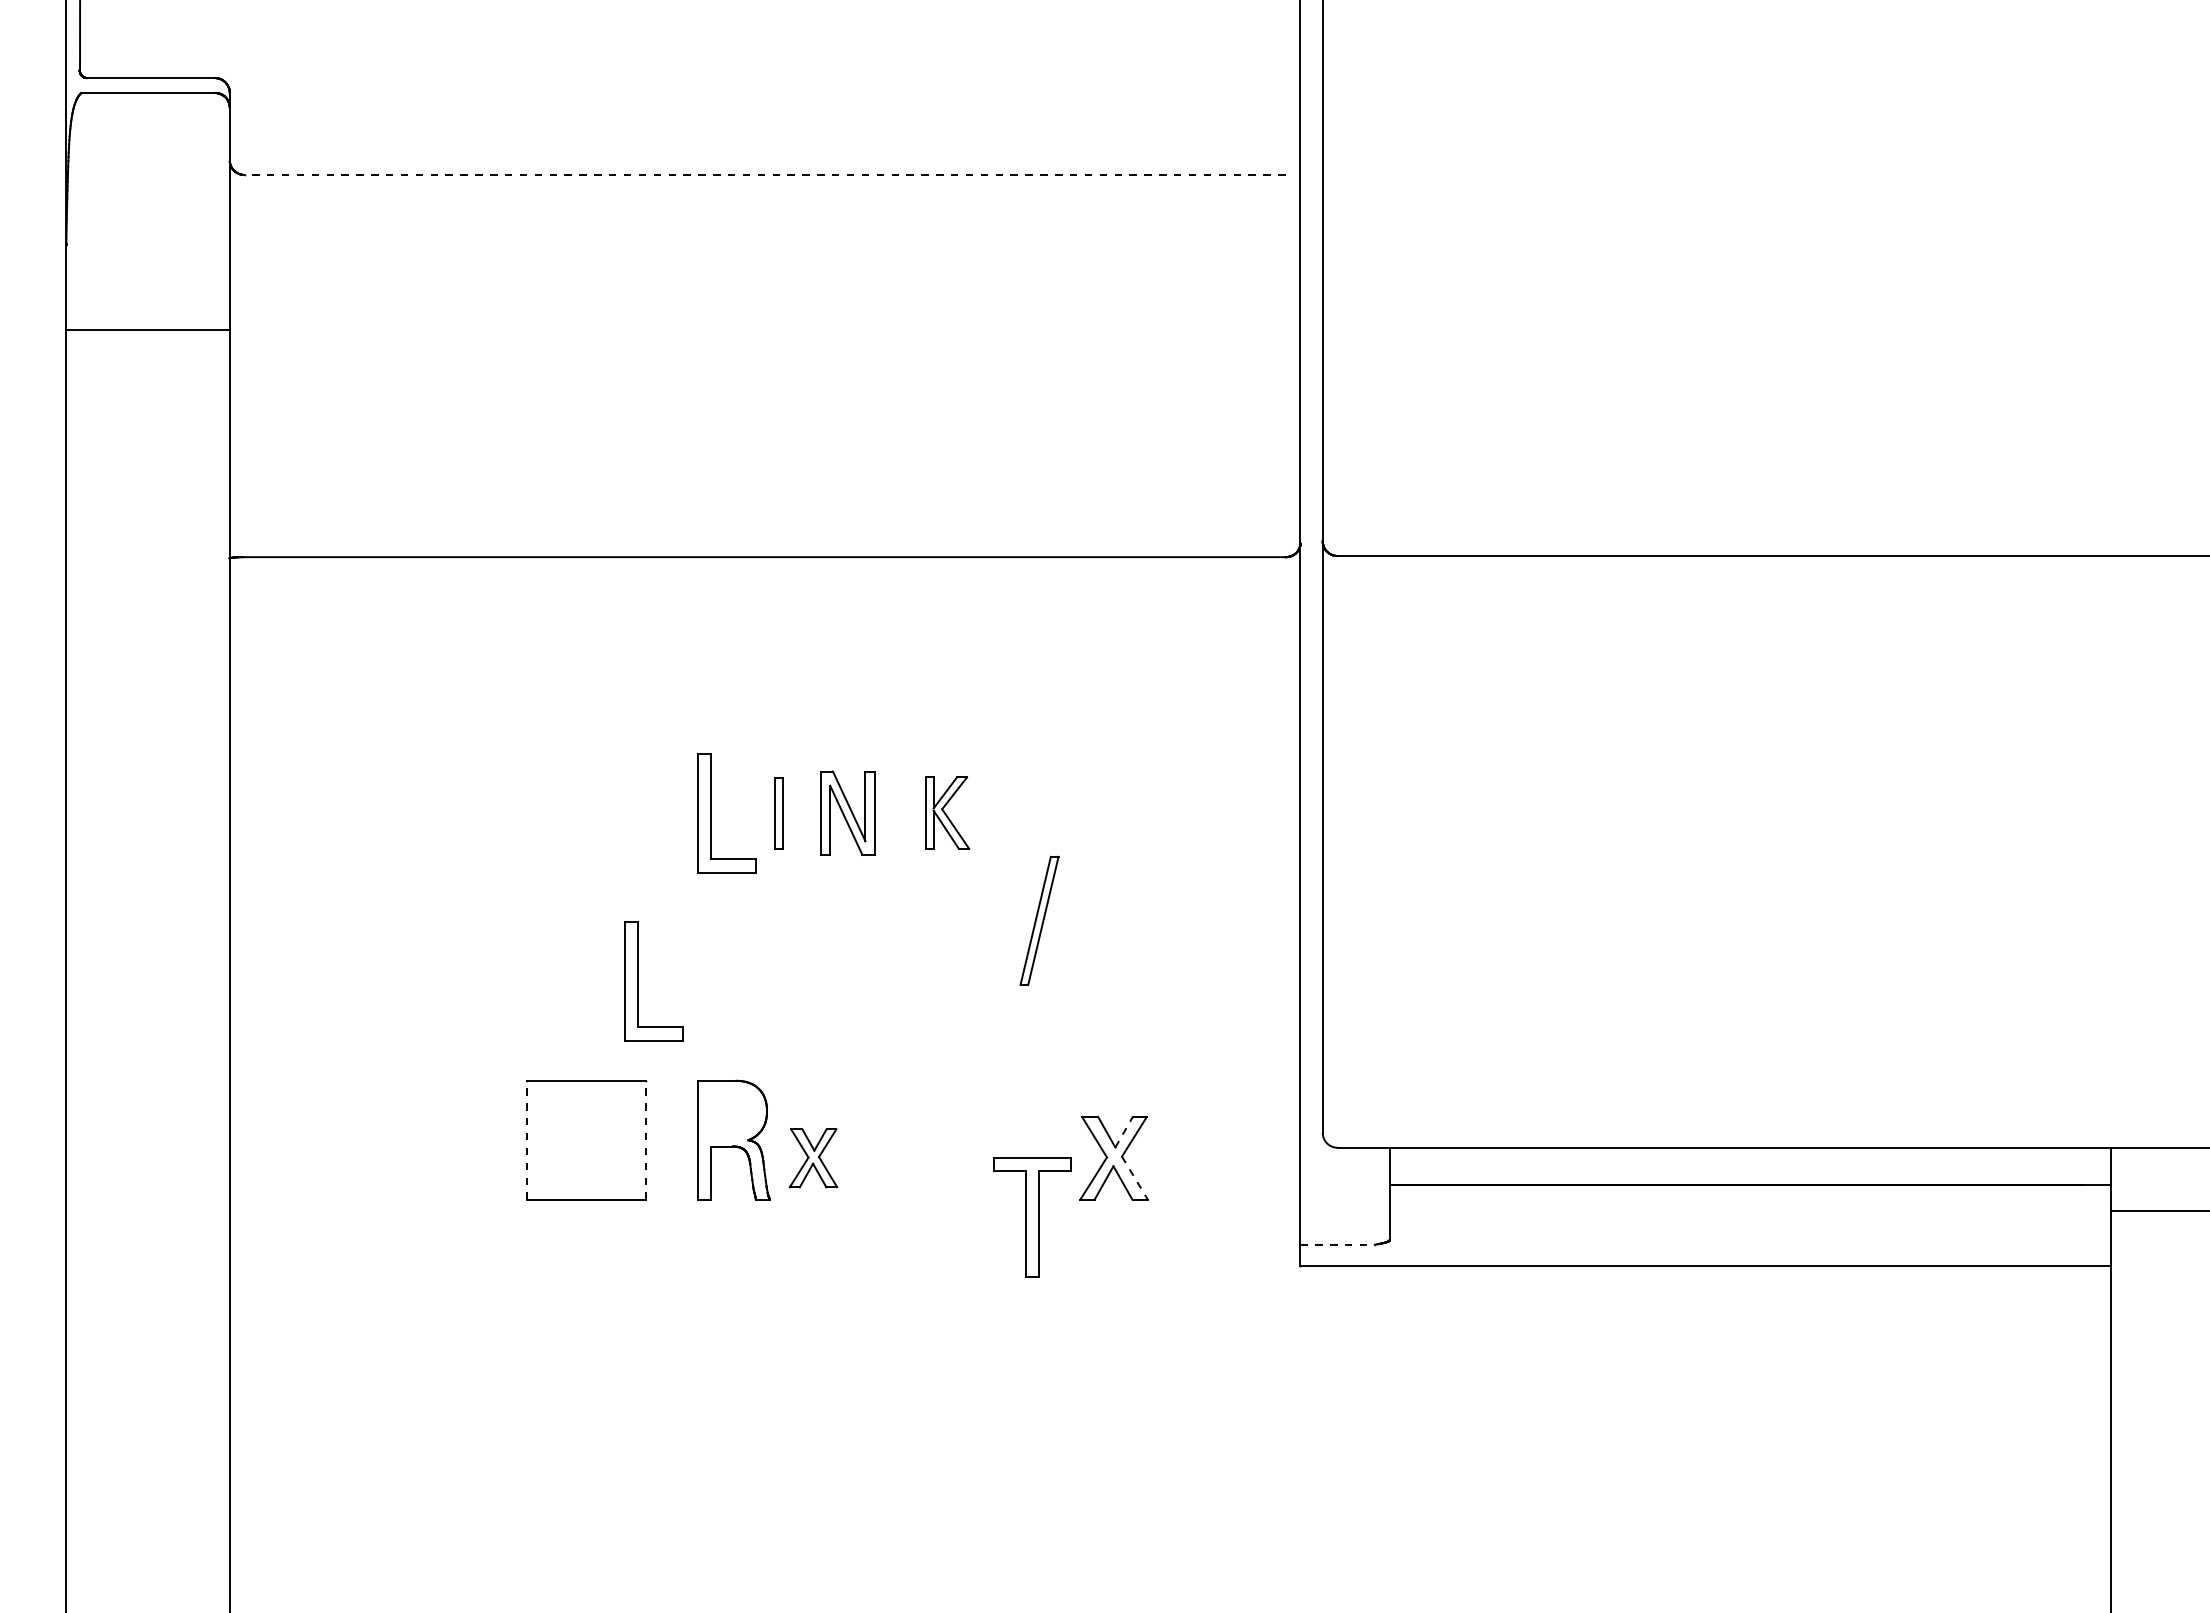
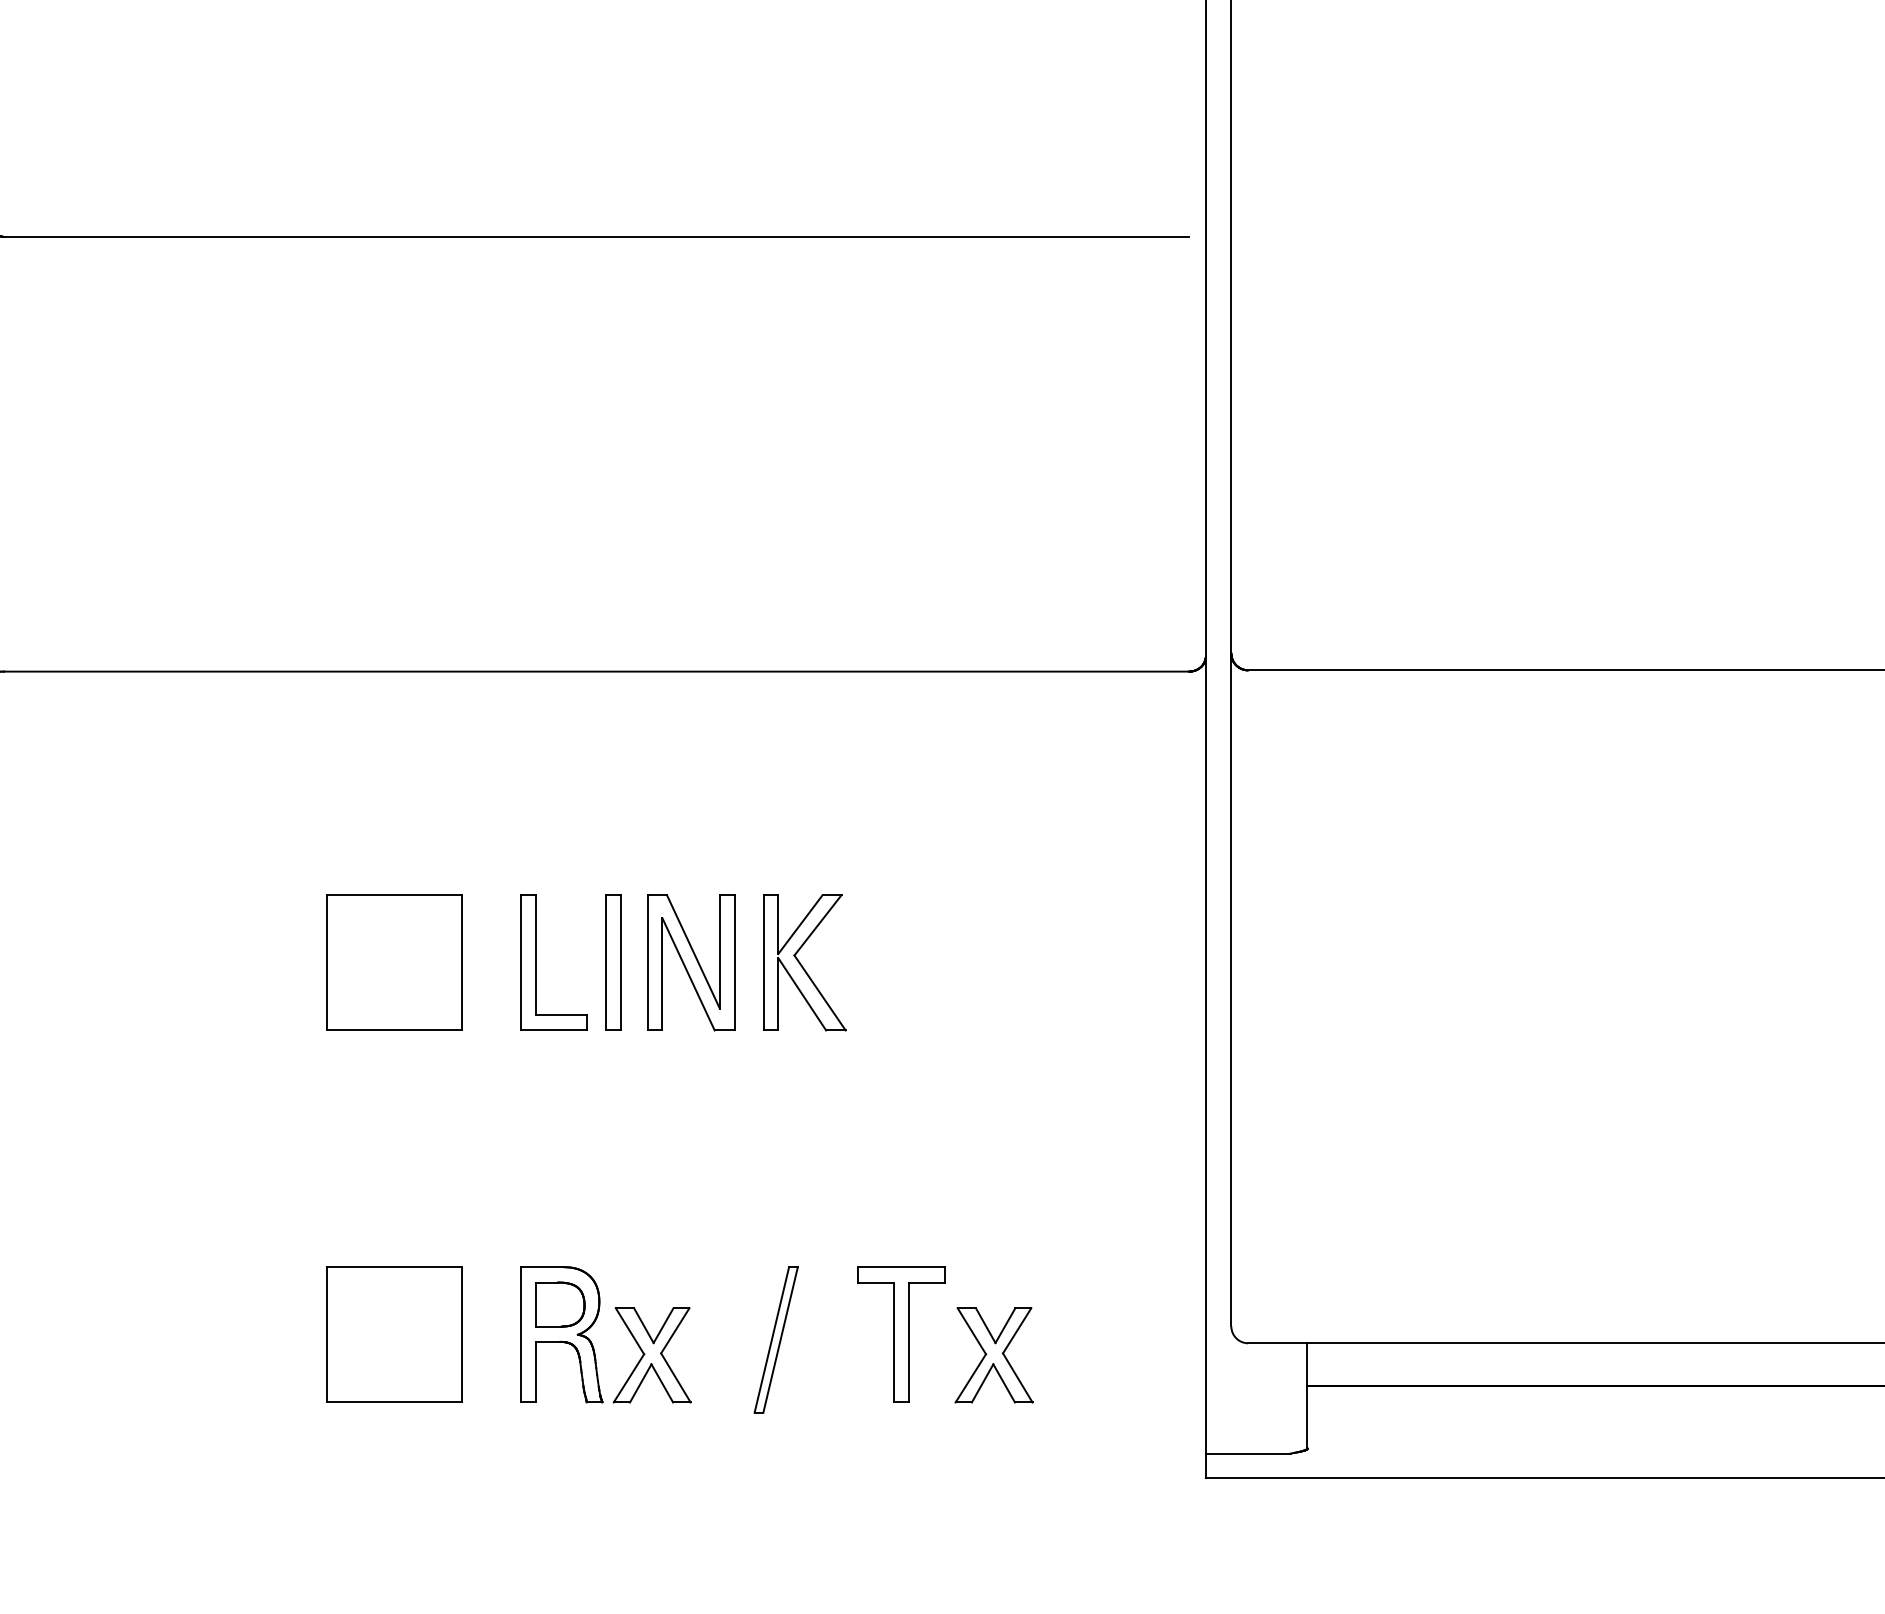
line: (764, 175) -> (596, 237), dashed -> solid
part: (847, 812) -> (690, 962), size x1.43
part: (947, 812) -> (804, 962), size x1.67
part: (586, 813) -> (394, 963), added
part: (779, 813) -> (613, 963), size x1.67
part: (1039, 920) -> (776, 1339), moved
part: (638, 981) -> (453, 1154), removed
part: (732, 1113) -> (560, 1304), added
line: (1124, 1132) -> (1005, 1325), dashed -> solid
line: (527, 1139) -> (326, 1333), dashed -> solid
line: (646, 1139) -> (462, 1333), dashed -> solid
part: (813, 1157) -> (652, 1354), size x1.43
line: (1135, 1178) -> (1018, 1378), dashed -> solid
part: (1032, 1217) -> (901, 1335), moved
line: (1338, 1244) -> (1249, 1453), dashed -> solid

